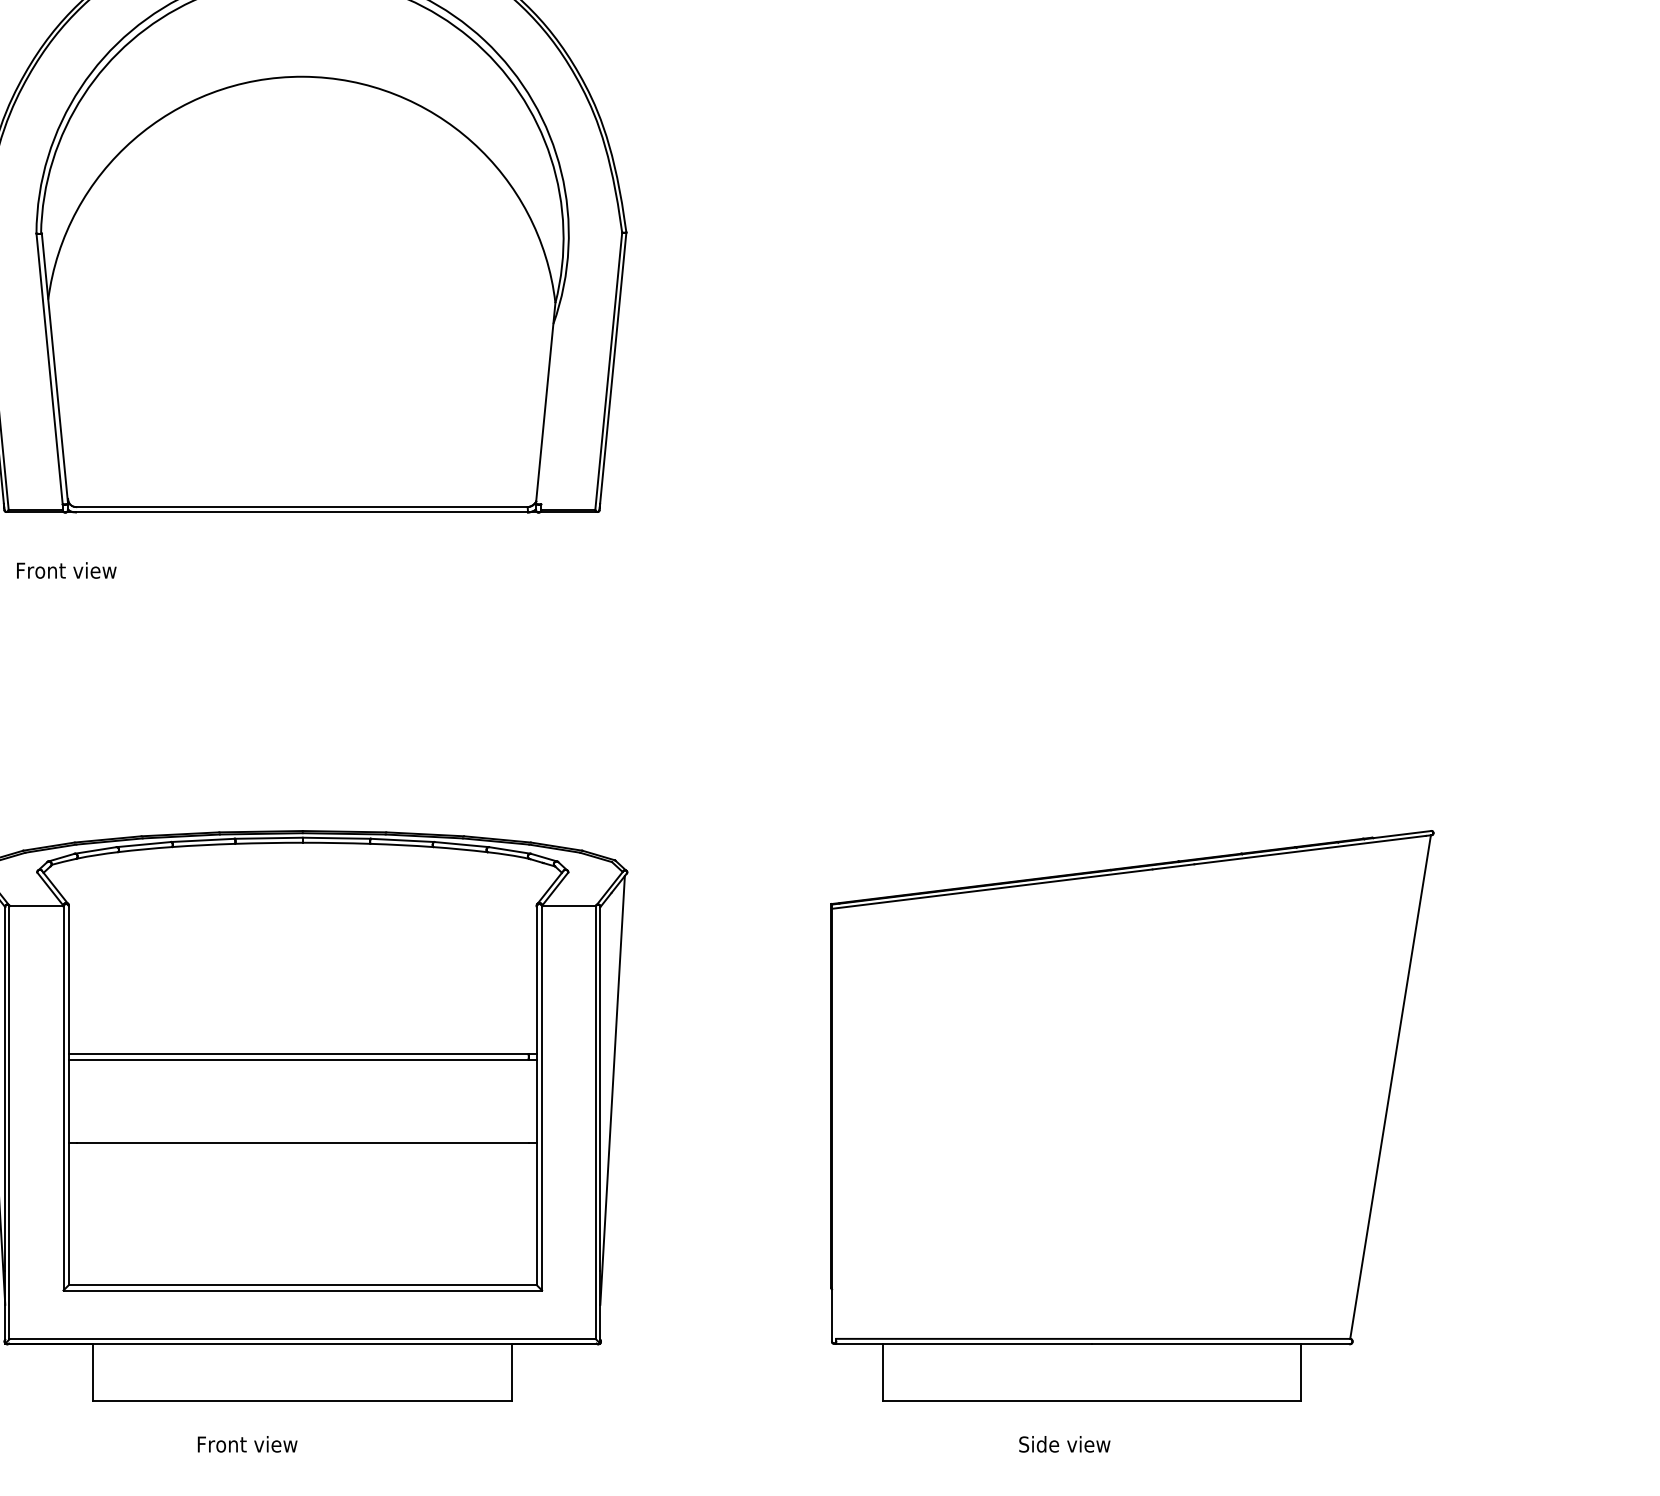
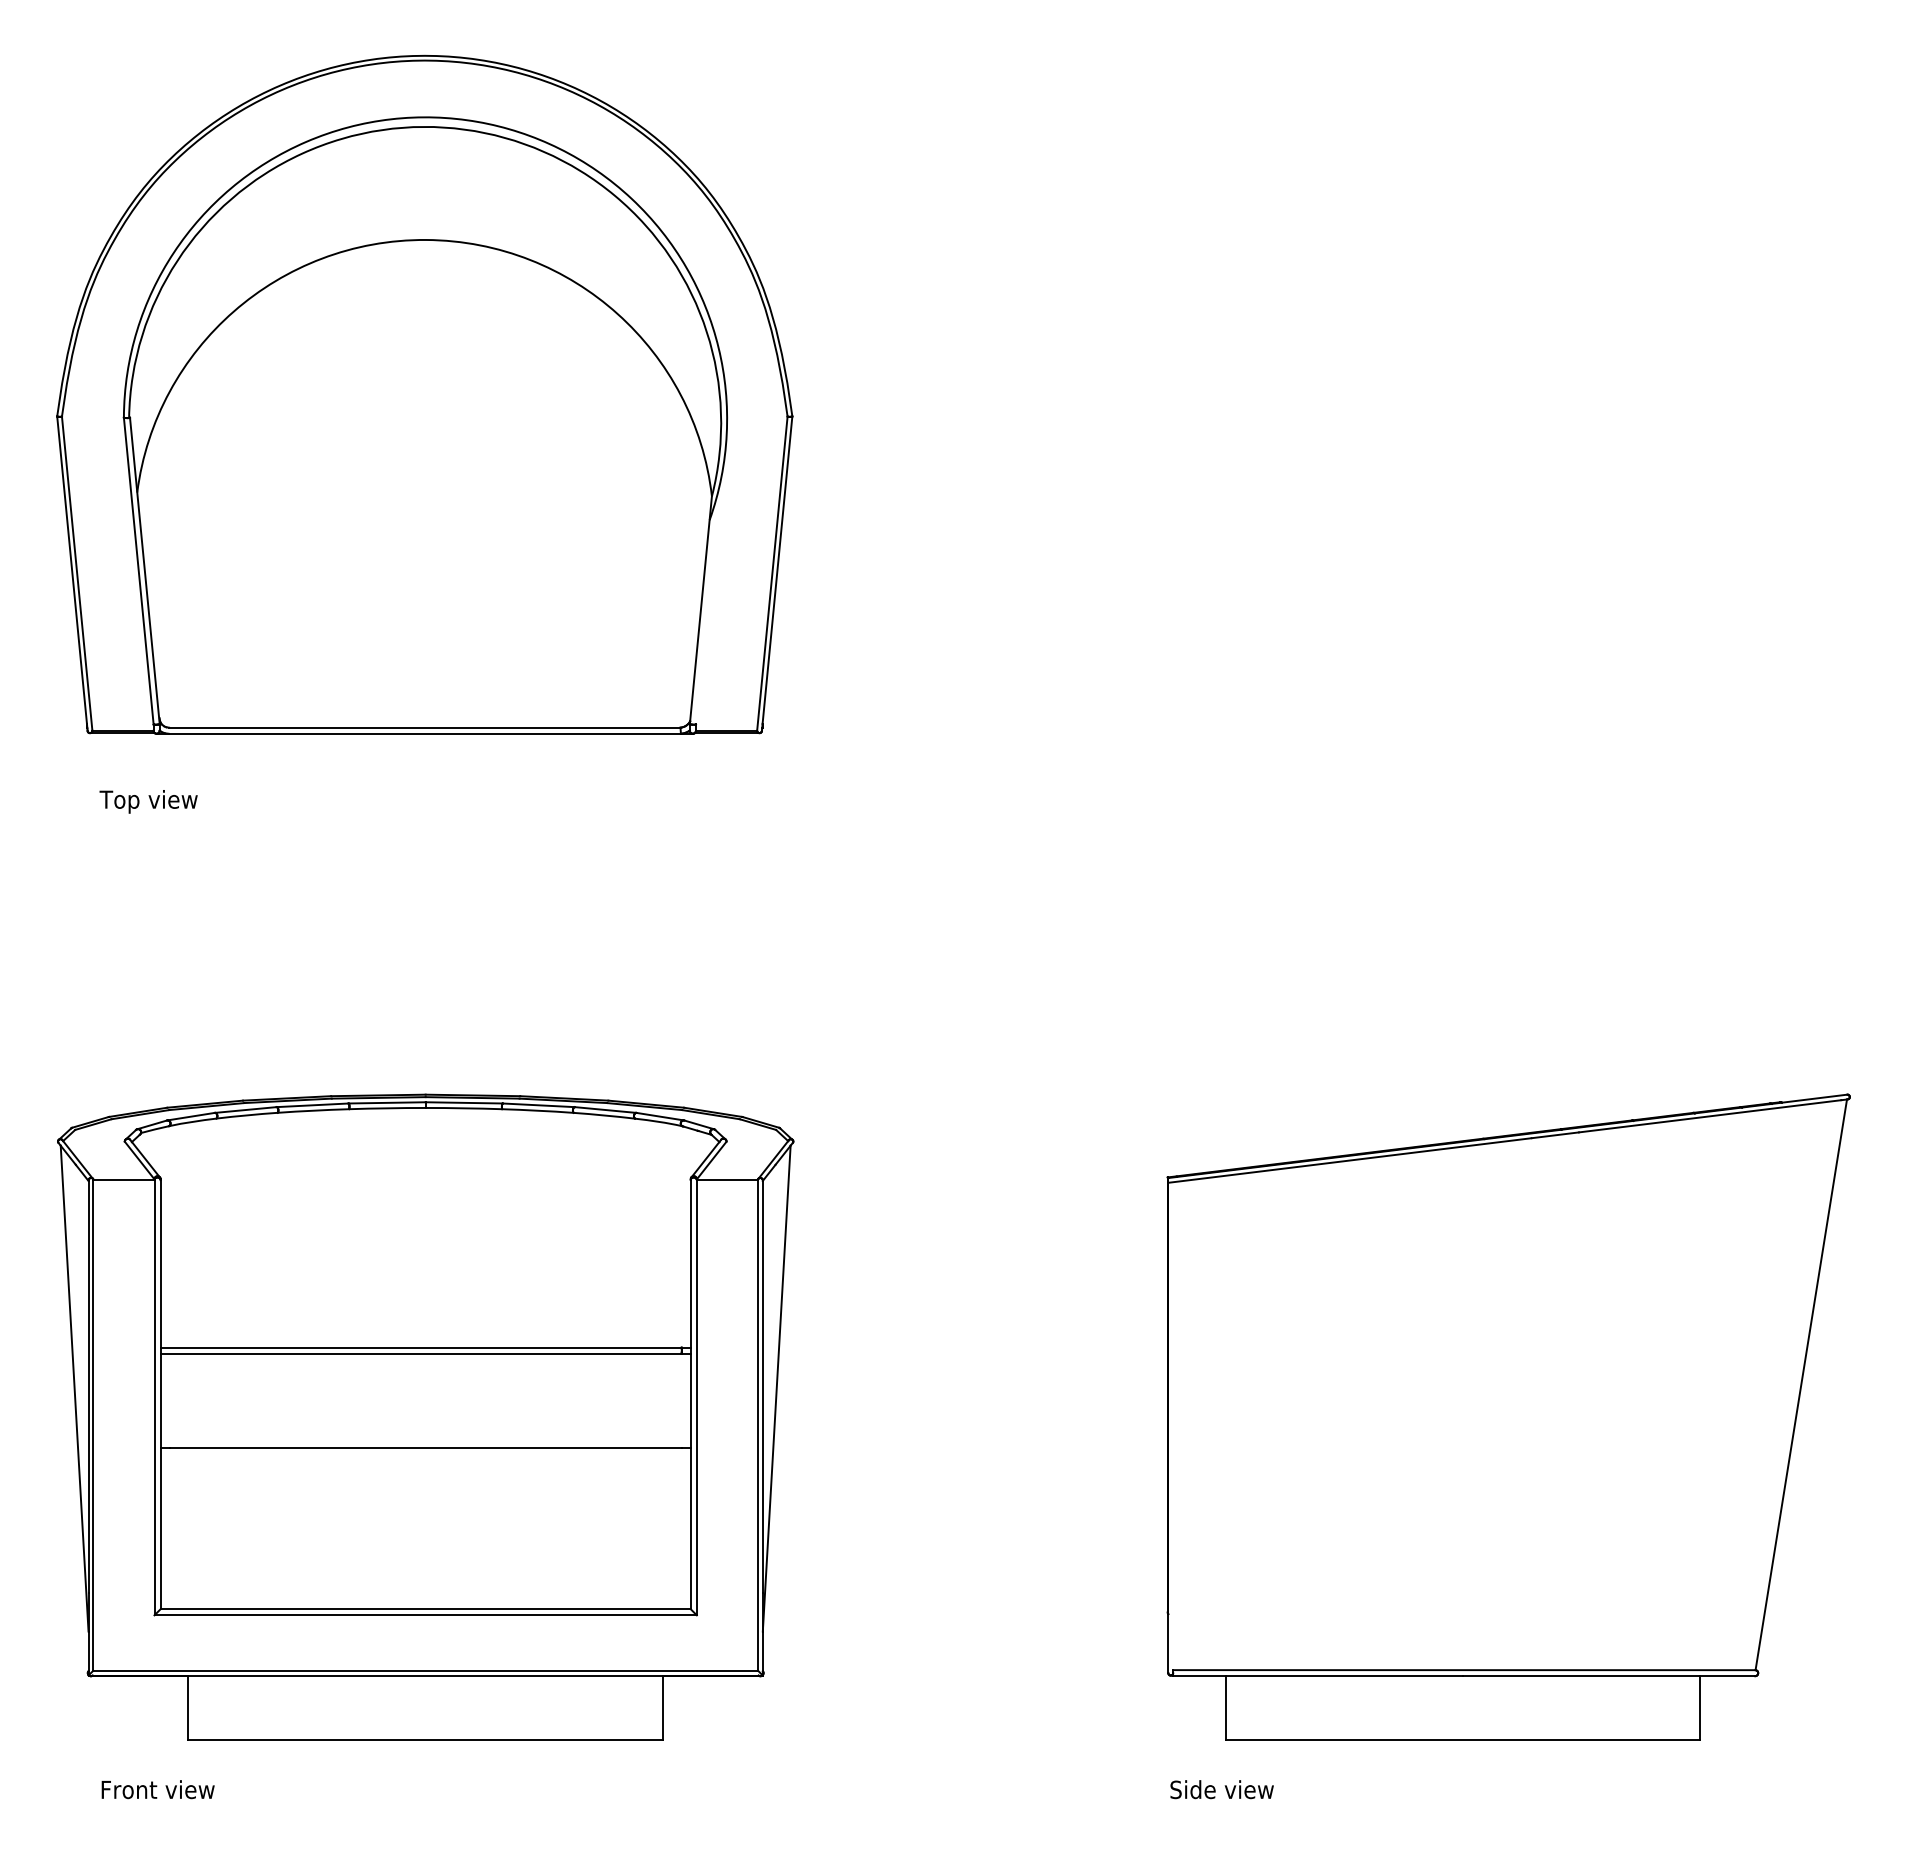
text: (65, 572) -> (156, 801), Front view -> Top view
part: (1132, 1115) -> (1508, 1416), moved
text: (247, 1444) -> (157, 1789), moved
text: (1064, 1444) -> (1221, 1789), moved

